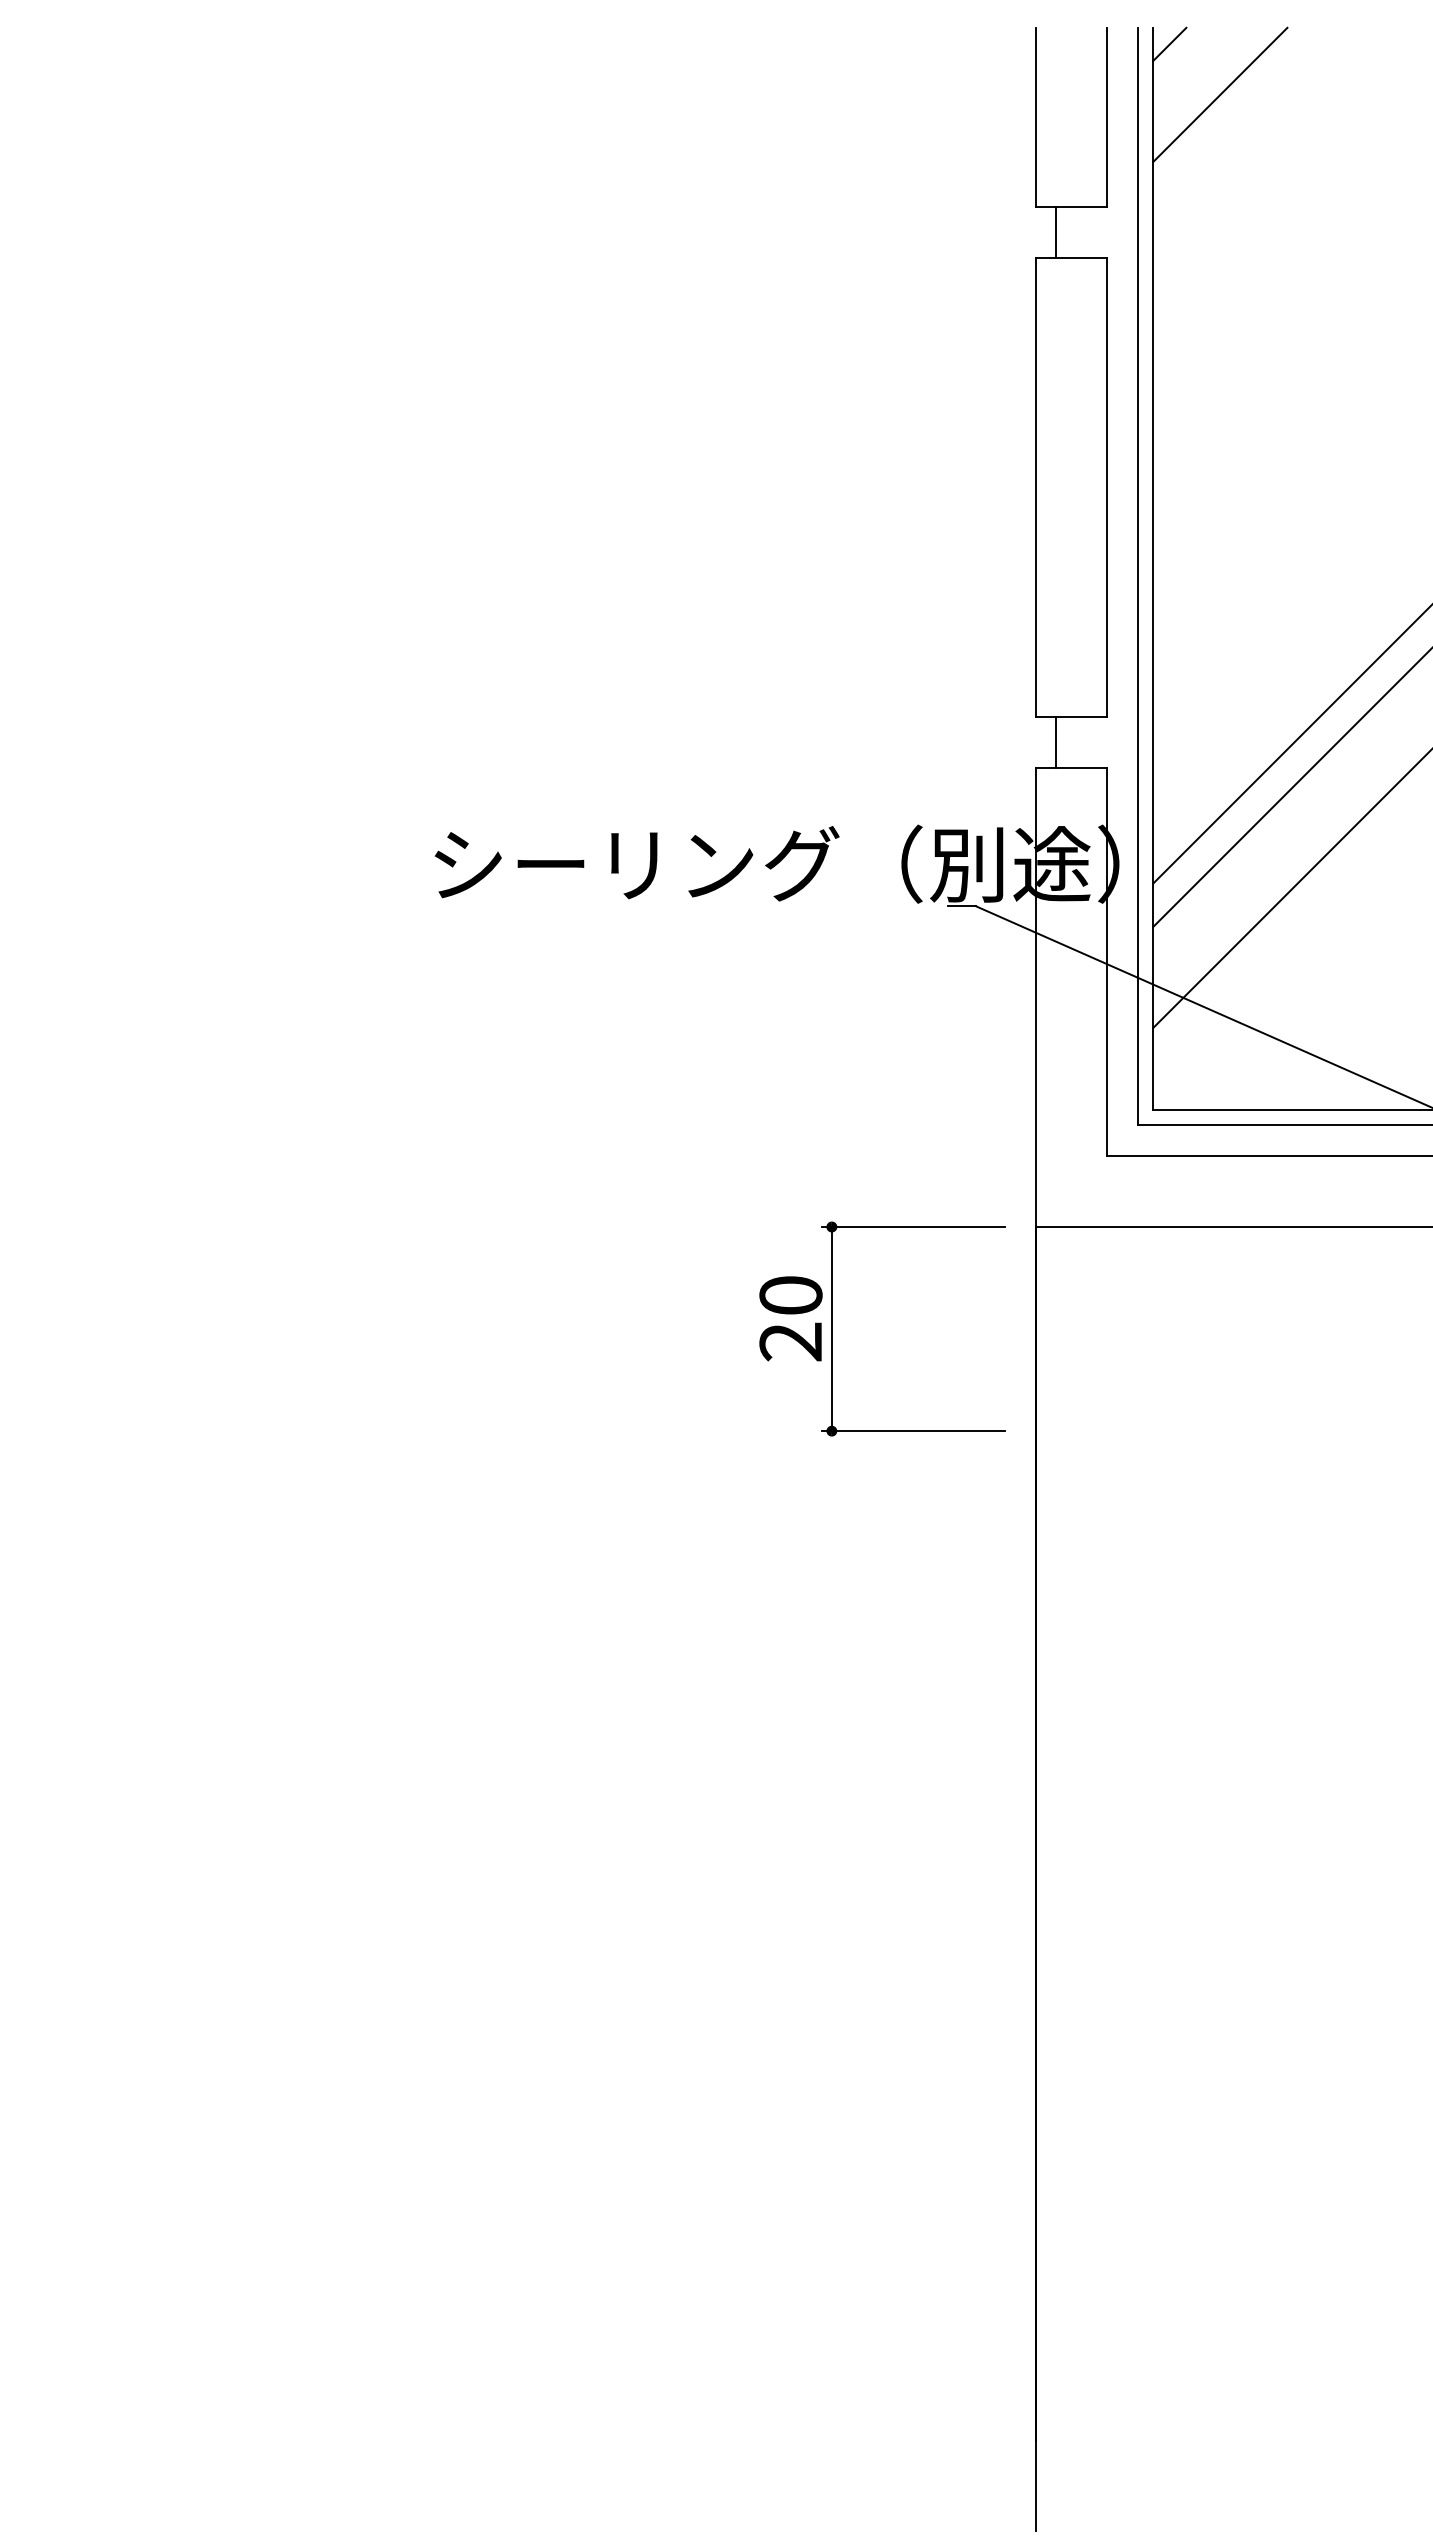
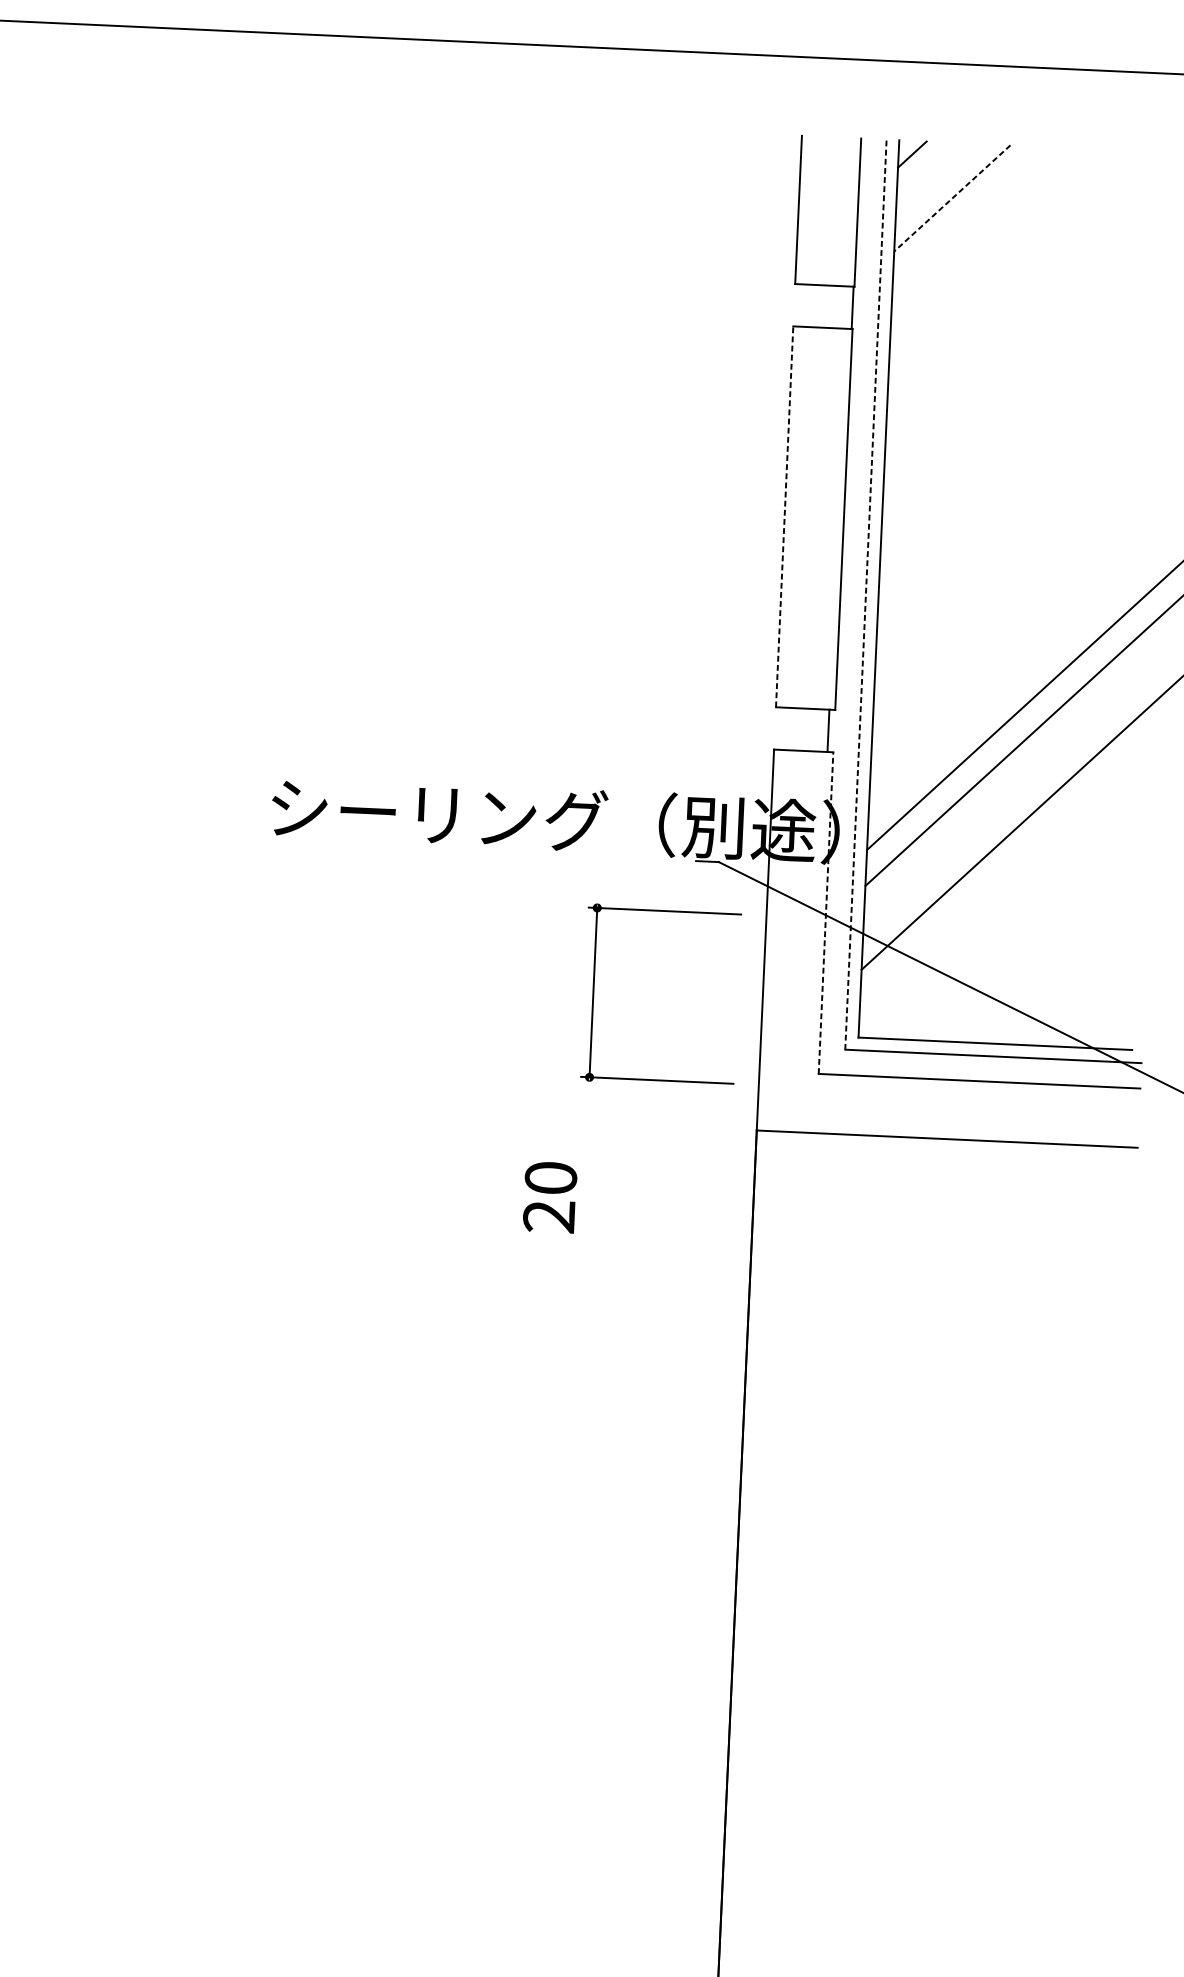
line: (1220, 94) -> (952, 198), solid -> dashed
line: (1056, 231) -> (852, 307), moved
line: (1035, 487) -> (784, 517), solid -> dashed
line: (1138, 576) -> (866, 594), solid -> dashed
line: (1056, 741) -> (828, 730), moved
line: (1107, 961) -> (826, 912), solid -> dashed
part: (832, 1328) -> (593, 992), moved

